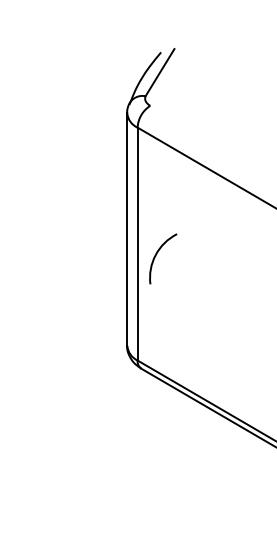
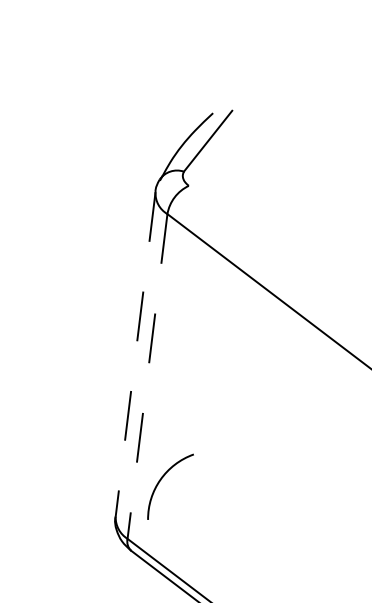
line: (127, 230) -> (135, 355), solid -> dashed
line: (137, 244) -> (147, 377), solid -> dashed
arc: (157, 254) -> (163, 479), moved

